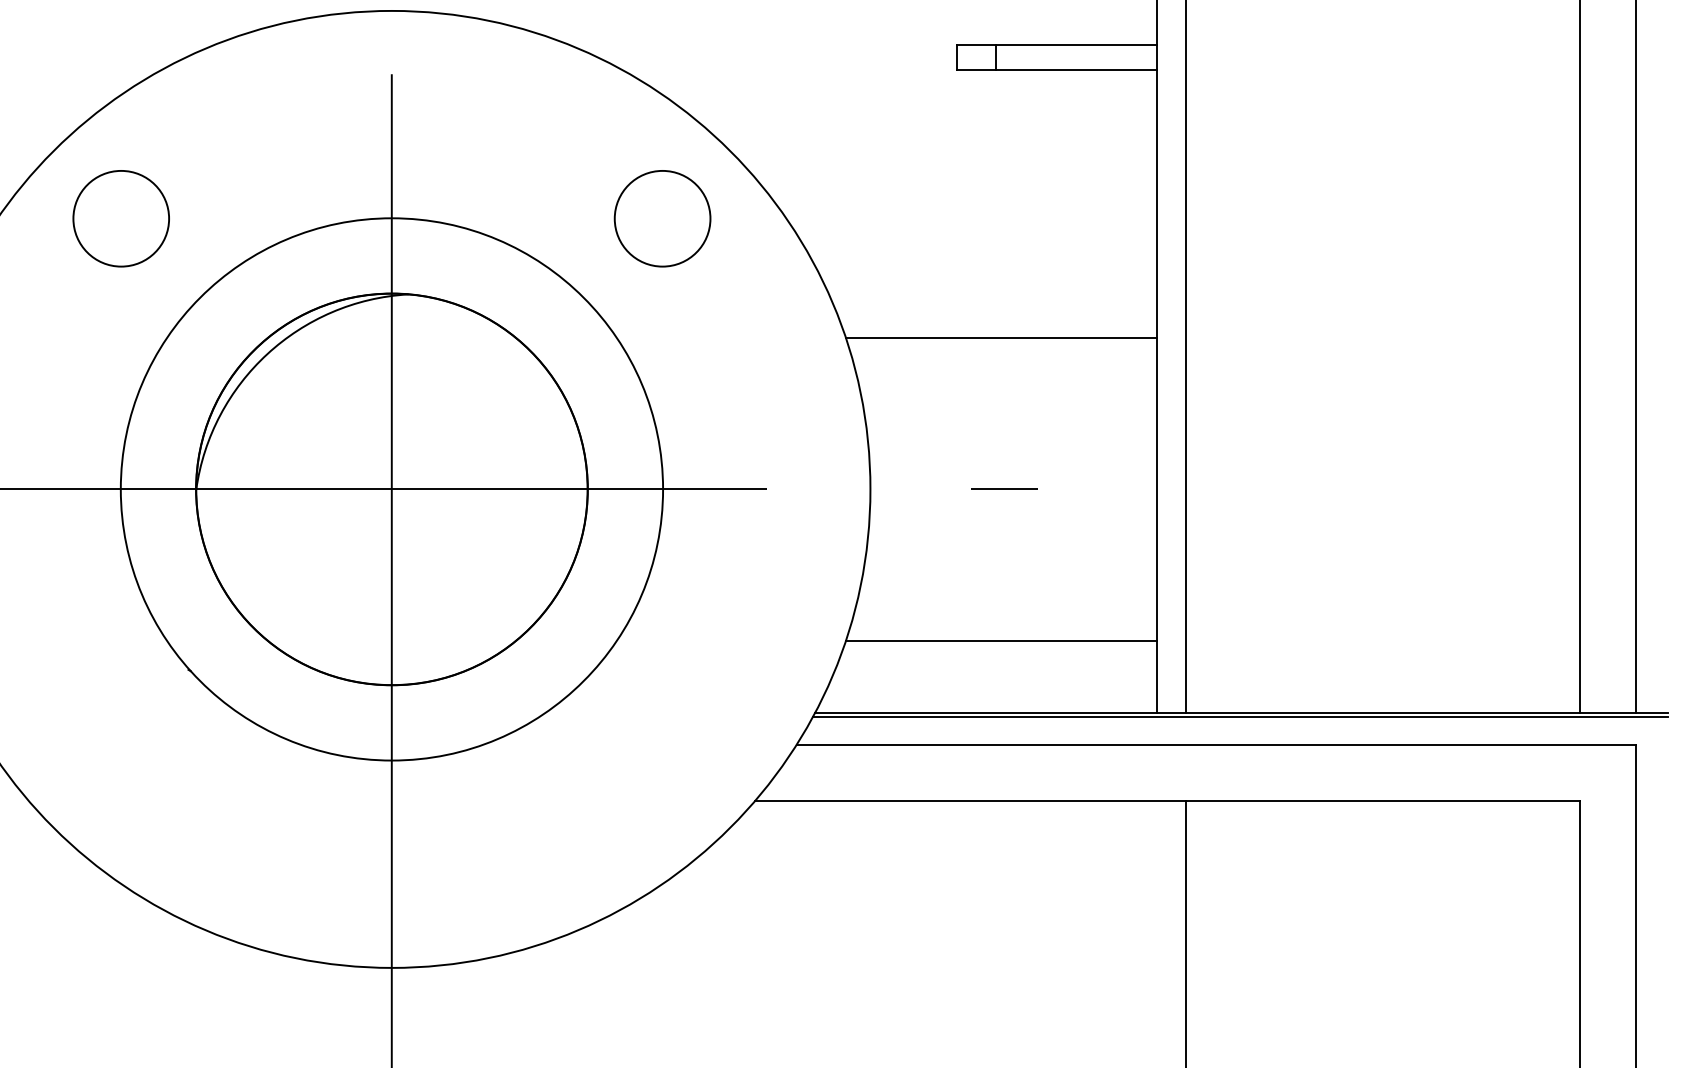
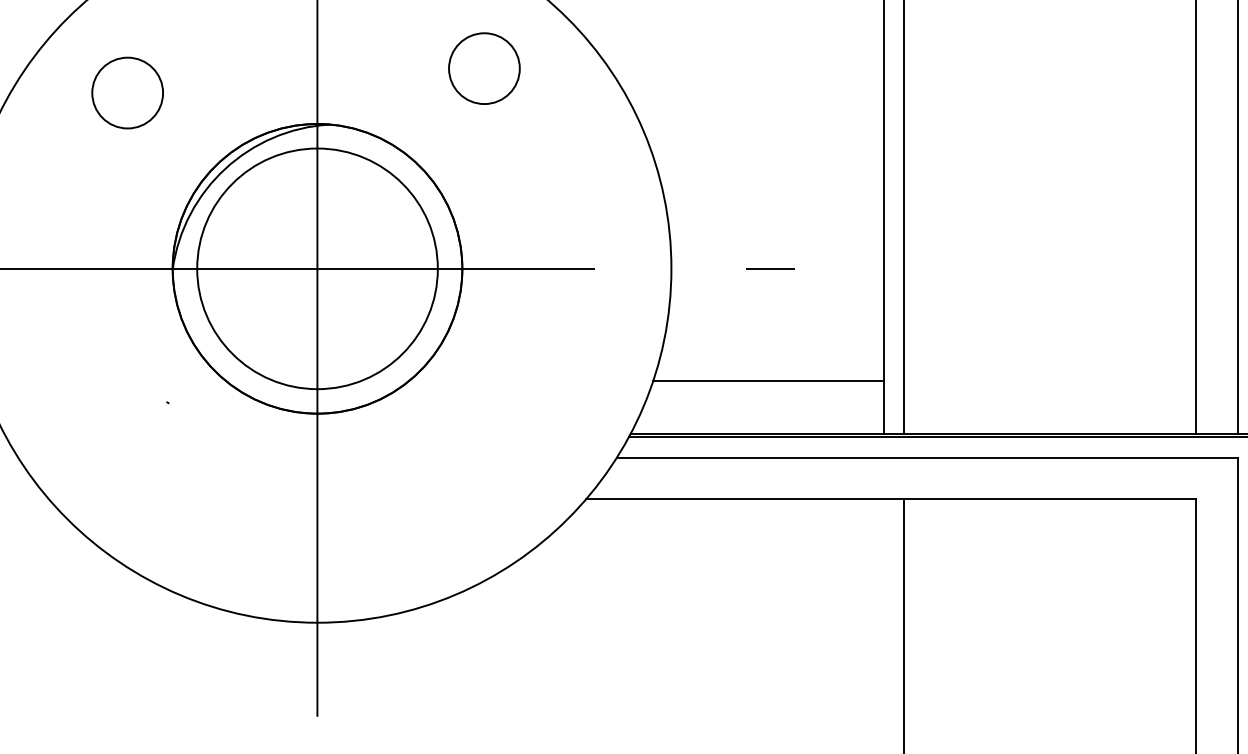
circle: (120, 218) -> (127, 92), moved
circle: (662, 218) -> (484, 68), moved
line: (1001, 337) -> (768, 156), removed
circle: (391, 489) -> (317, 268), size x0.6

